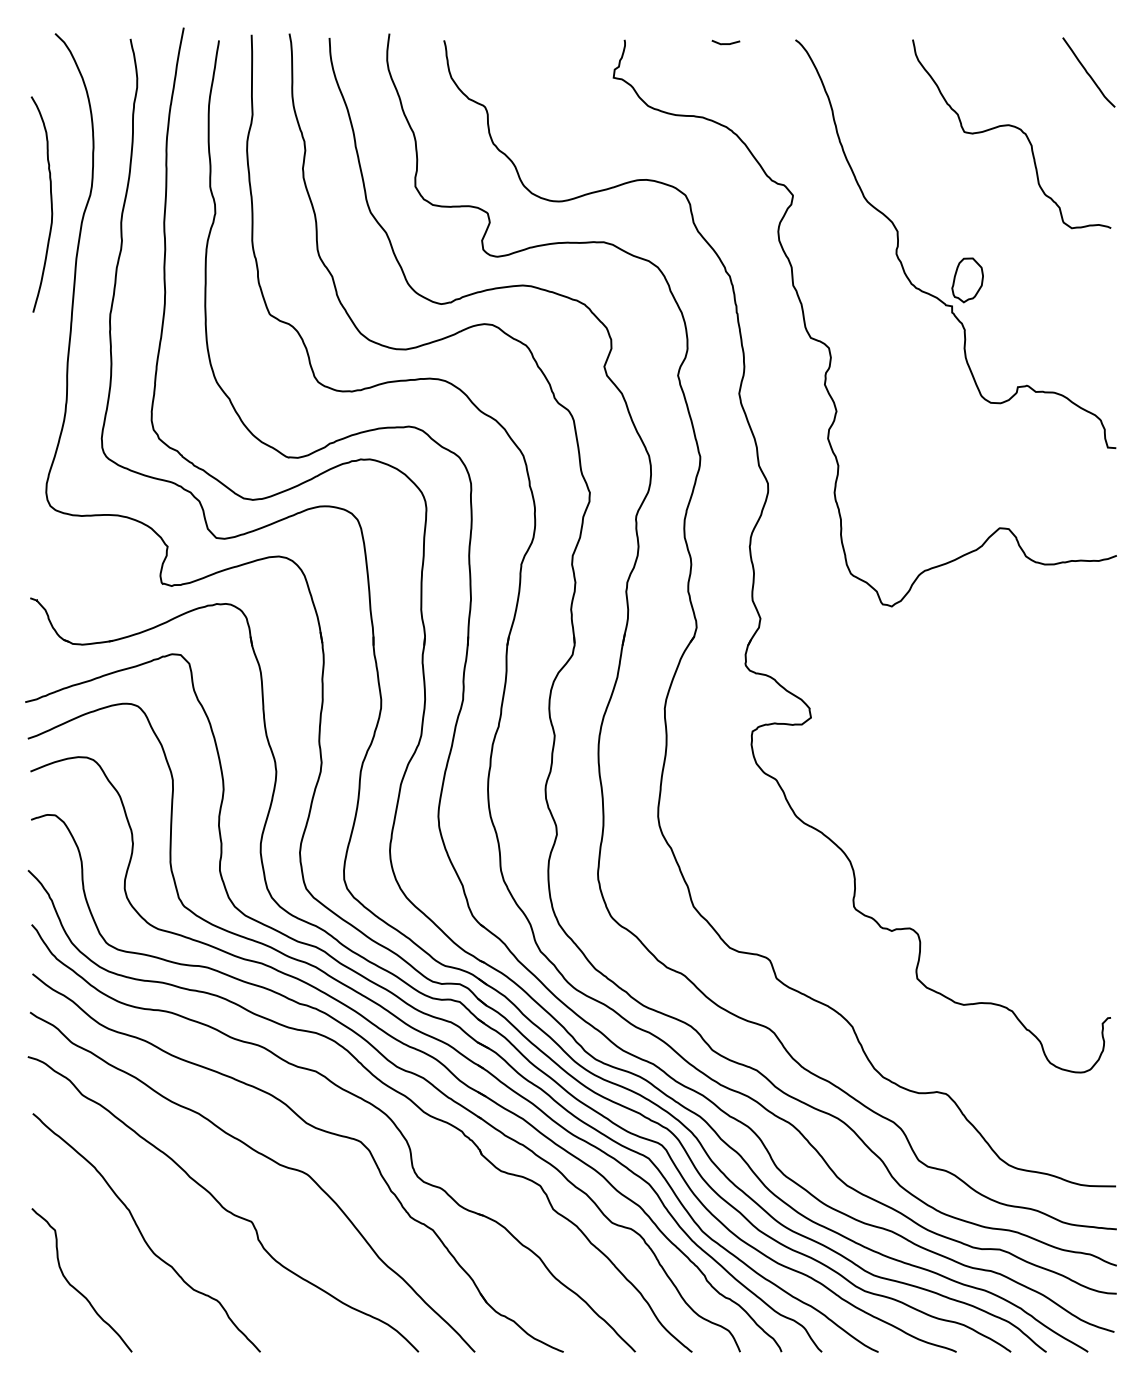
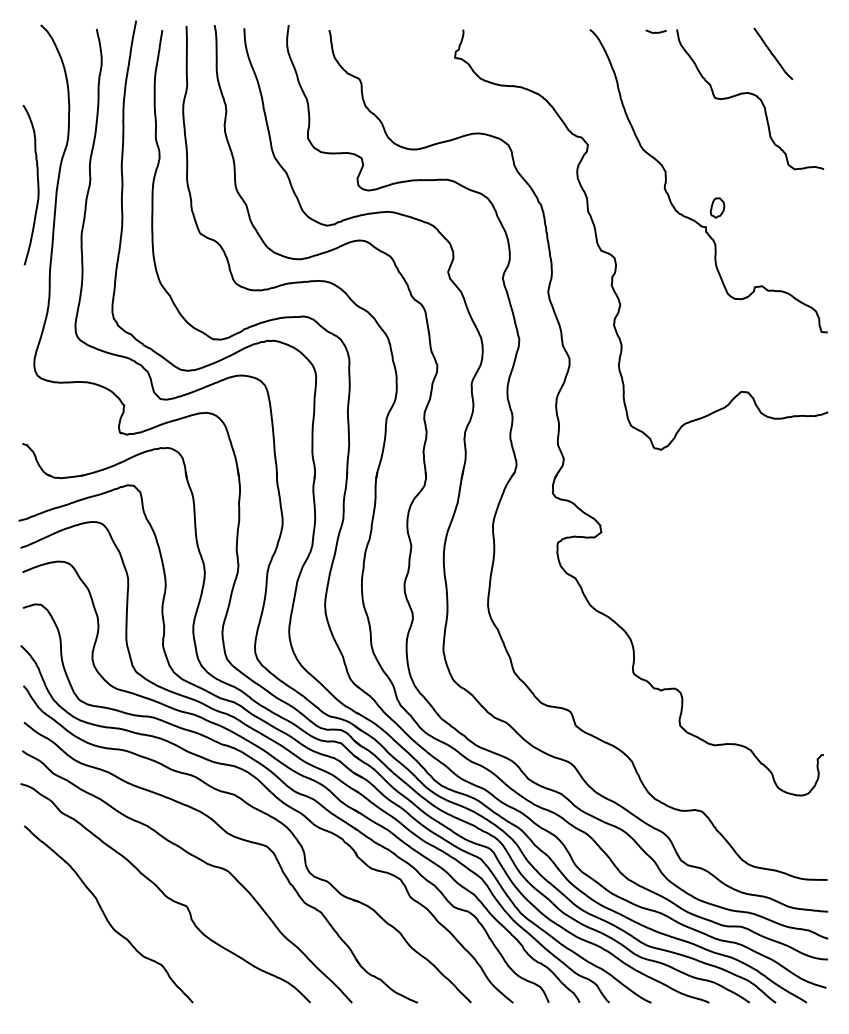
curve: (725, 43) -> (655, 32), moved
curve: (1088, 72) -> (773, 53), moved
curve: (50, 203) -> (37, 184), moved
part: (967, 280) -> (717, 208), size x0.6
curve: (74, 1286) -> (55, 954), removed

